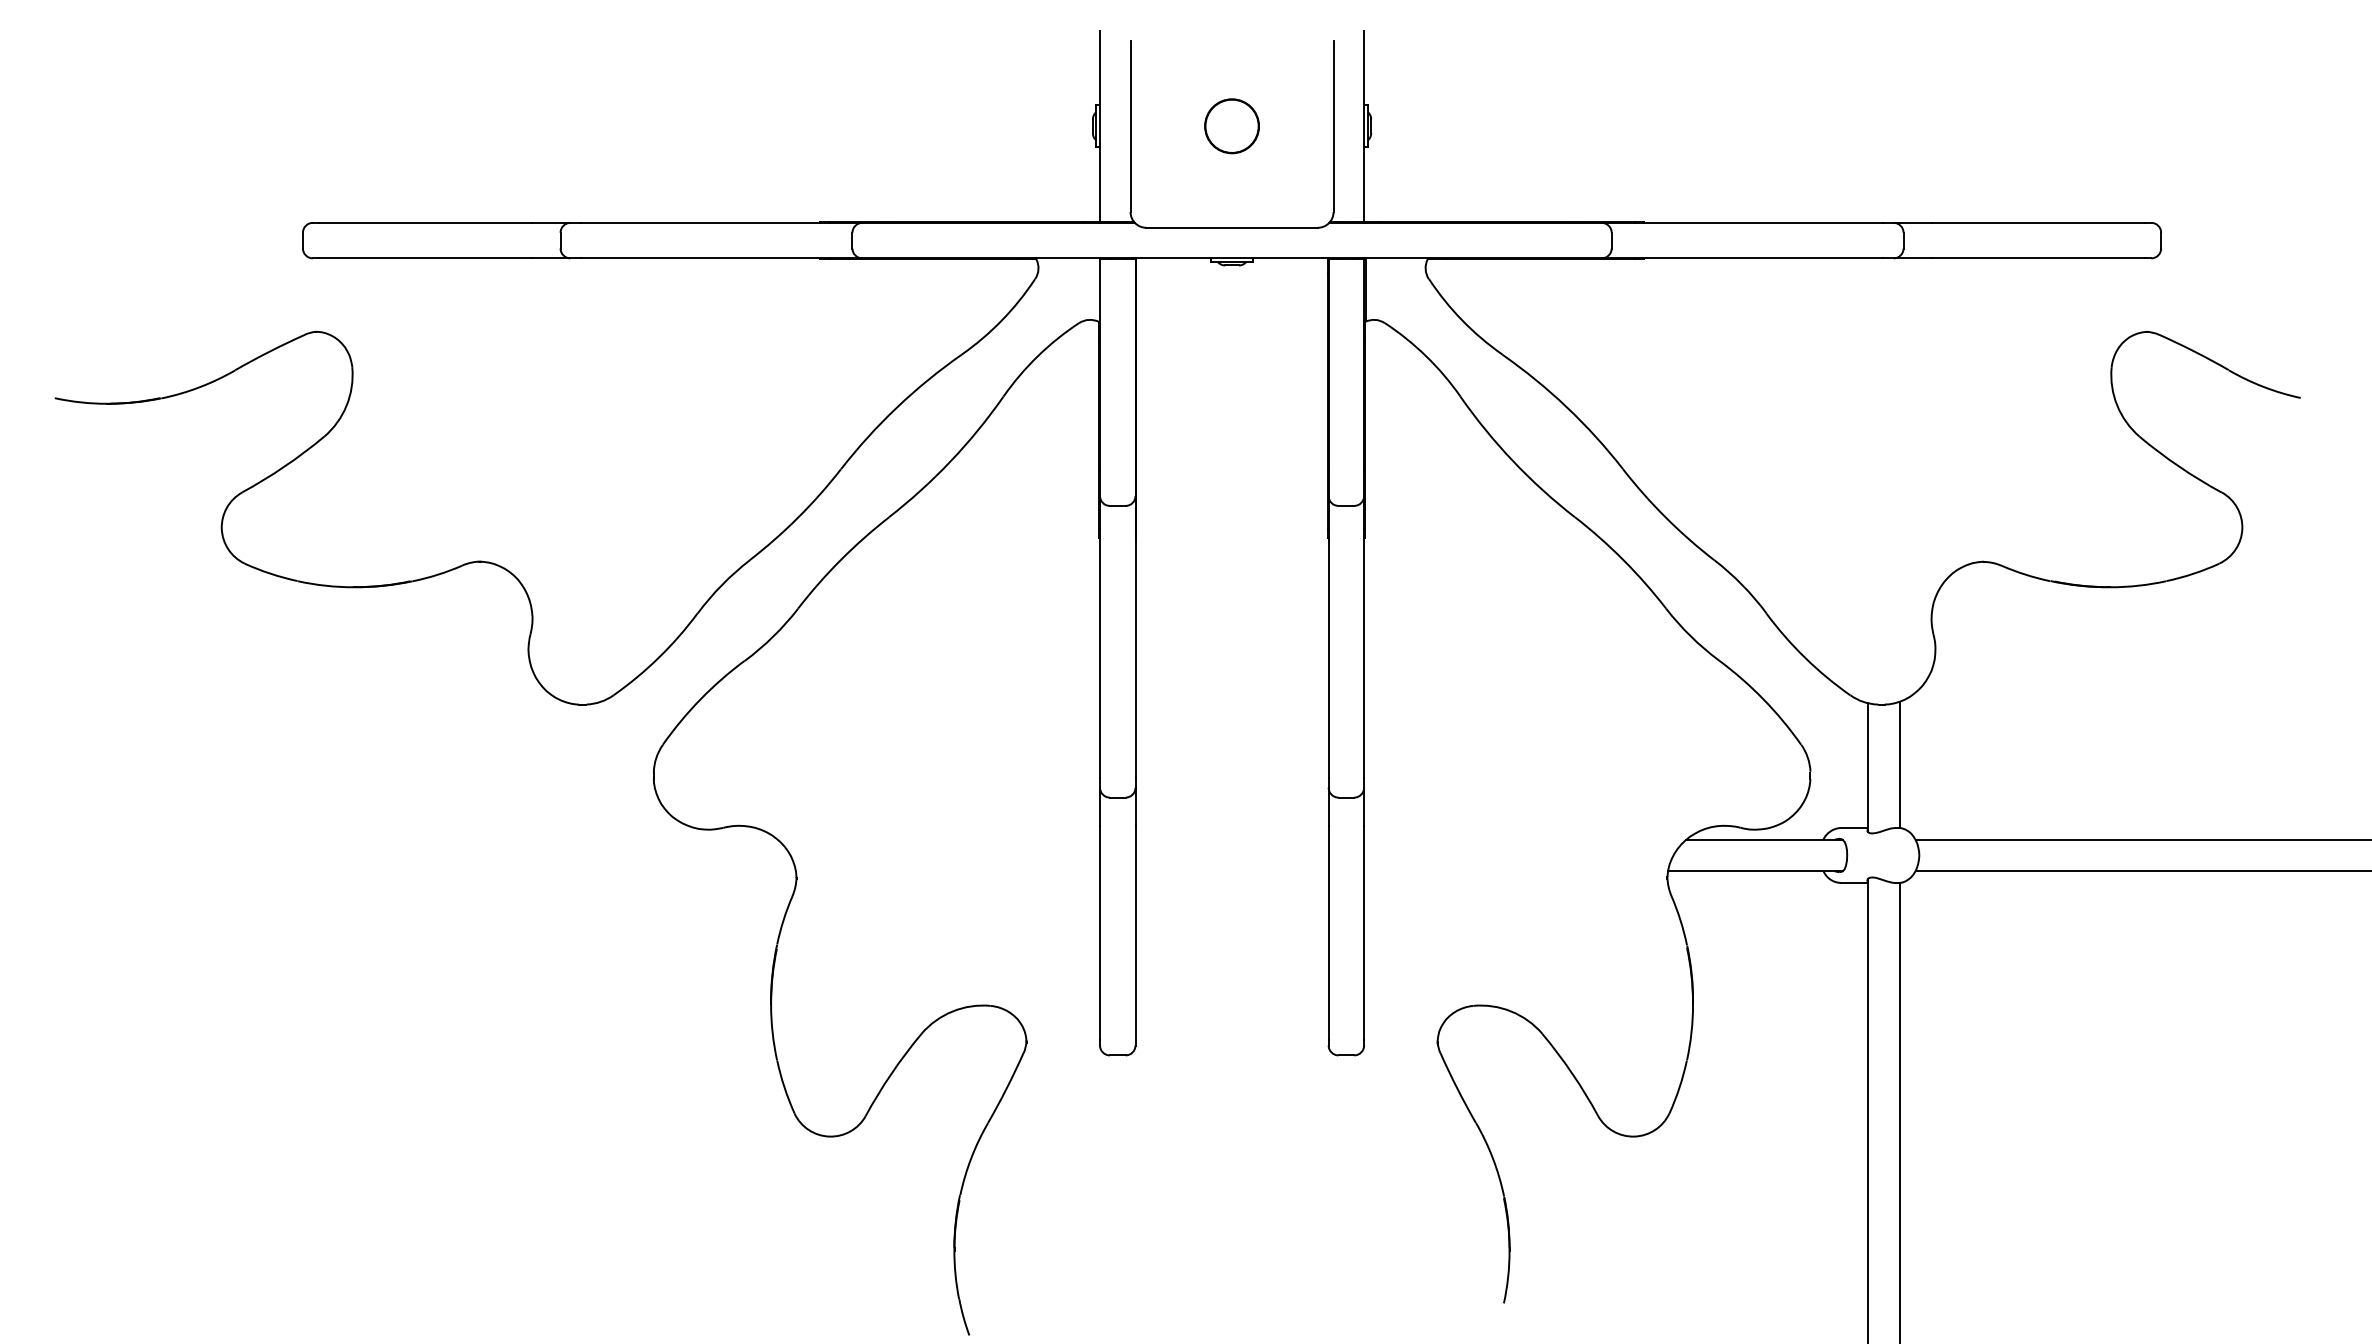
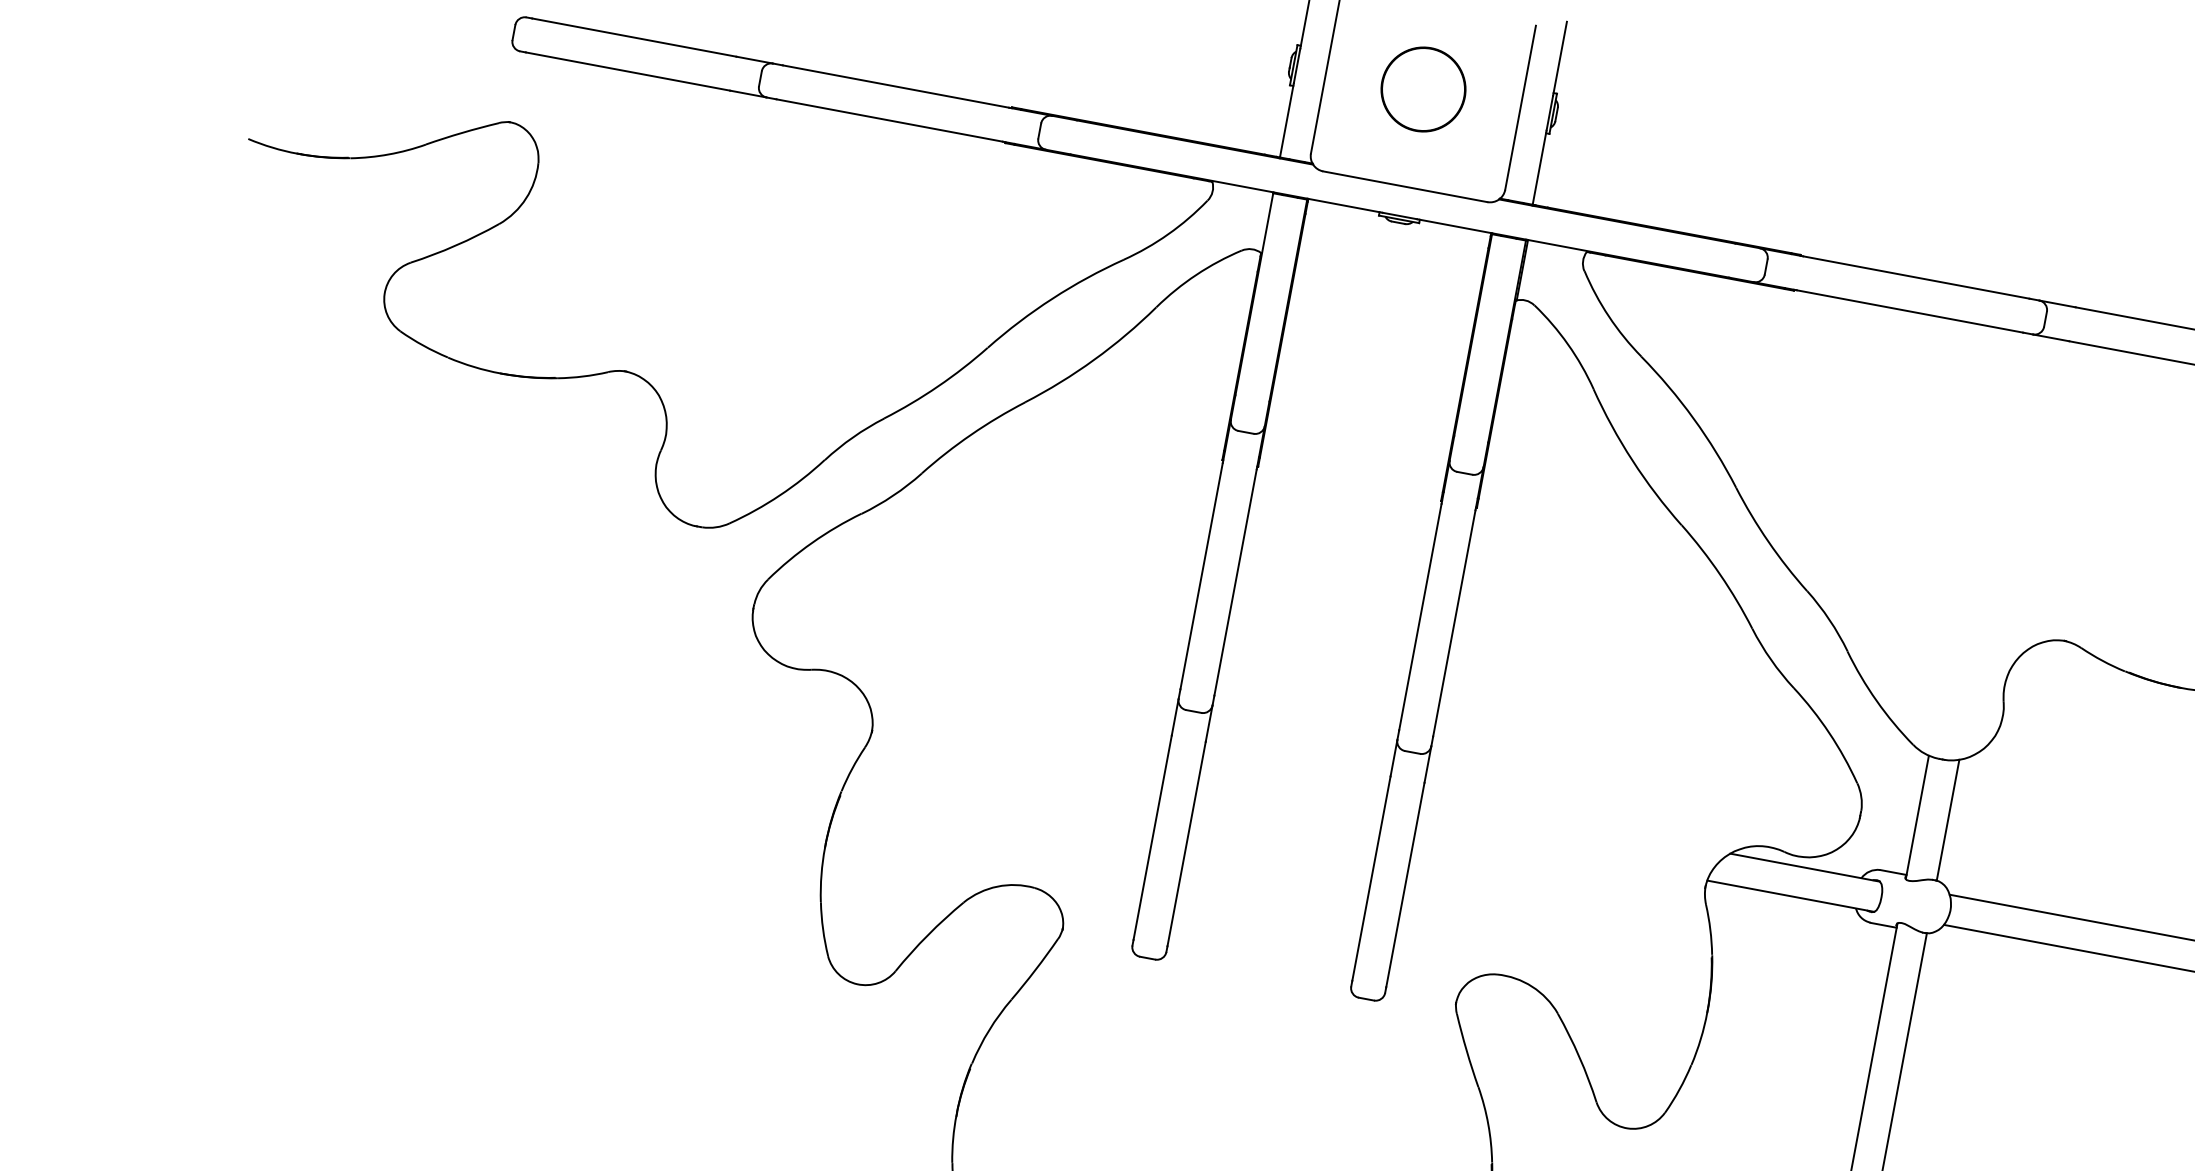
circle: (1231, 126) -> (1422, 89), size x1.6

